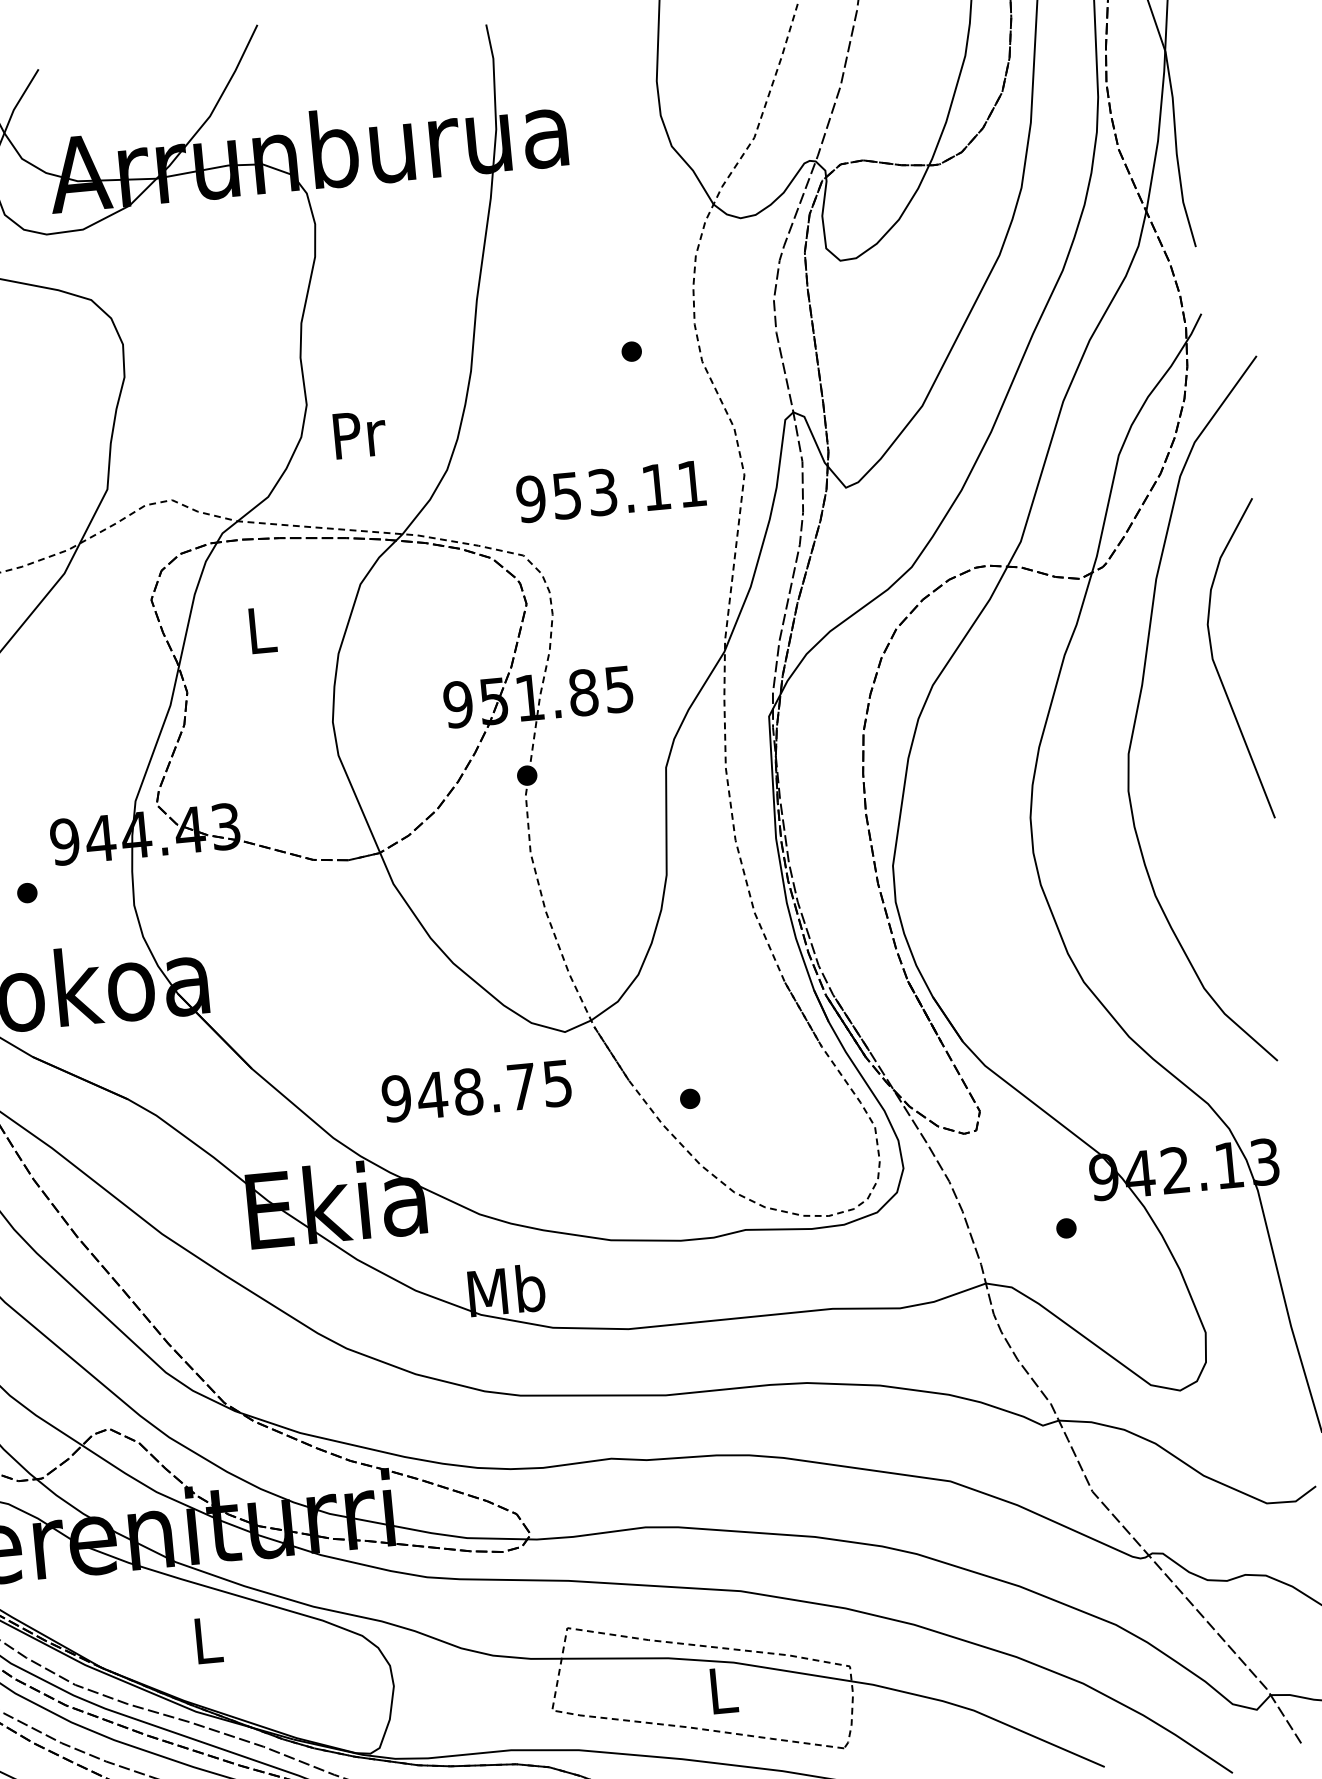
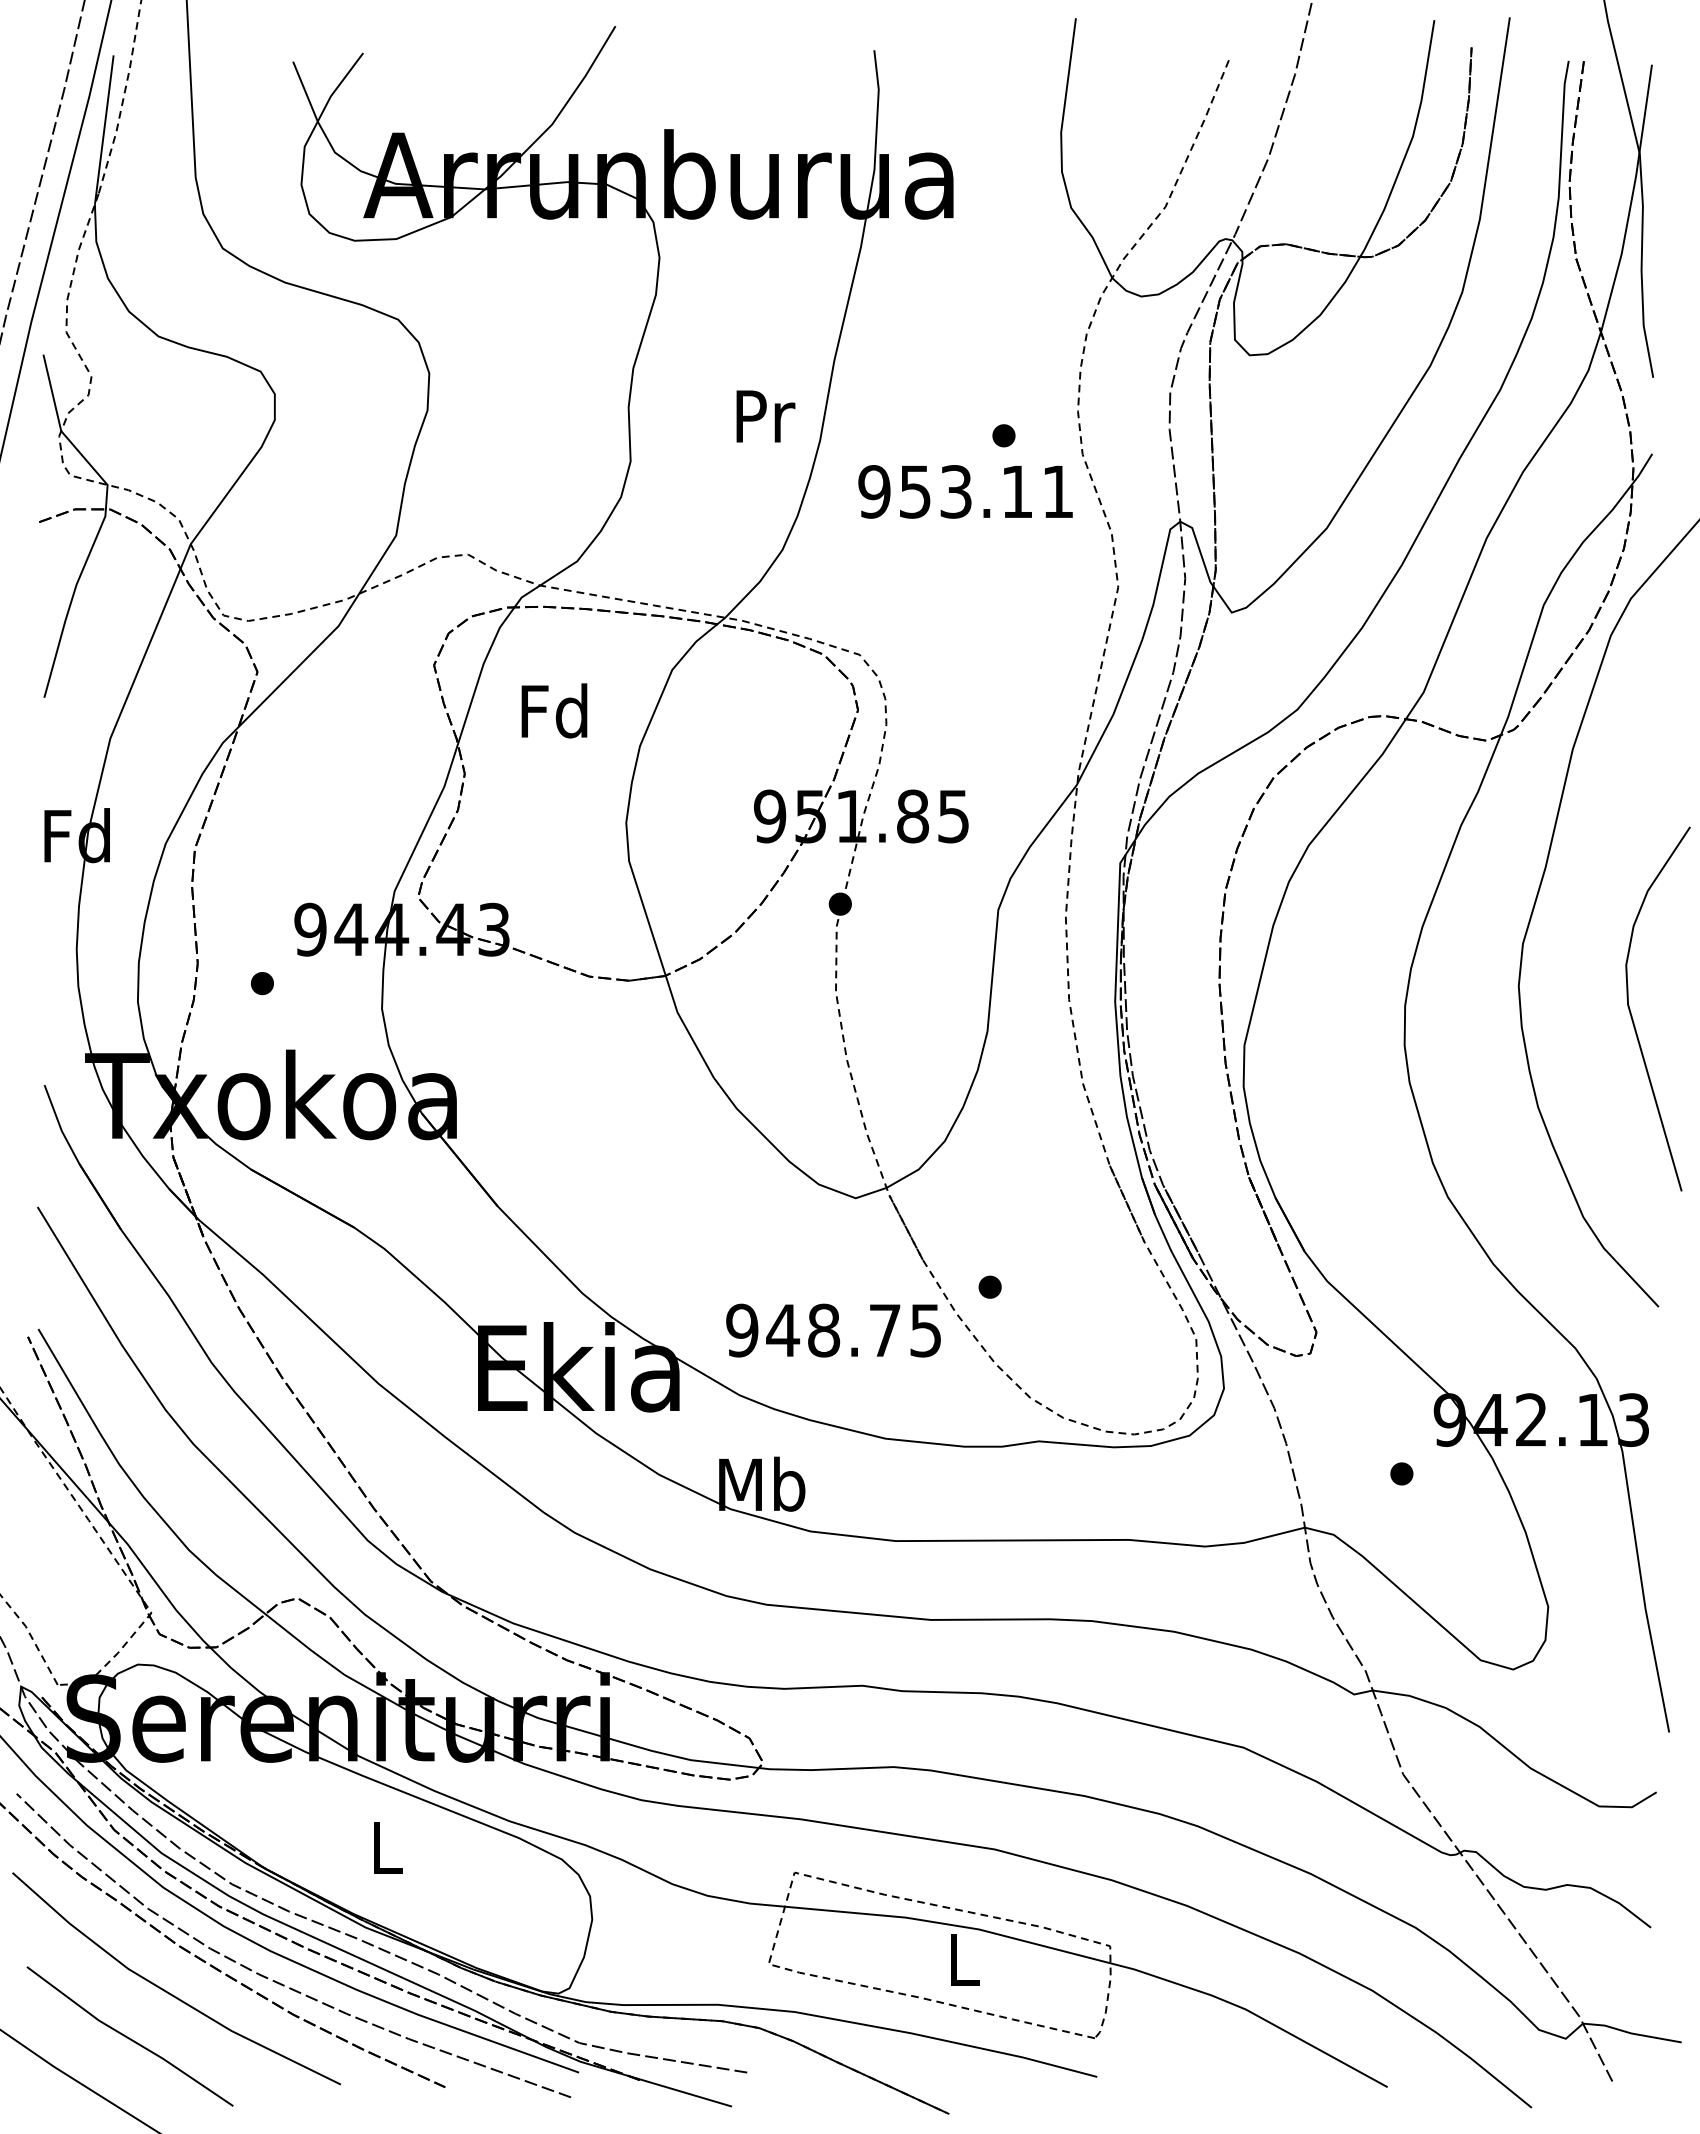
text: (359, 434) -> (765, 416), moved
text: (610, 491) -> (965, 491), moved
text: (260, 629) -> (554, 710), L -> Fd
curve: (1217, 668) -> (1632, 1015), moved
text: (476, 1091) -> (833, 1330), moved

